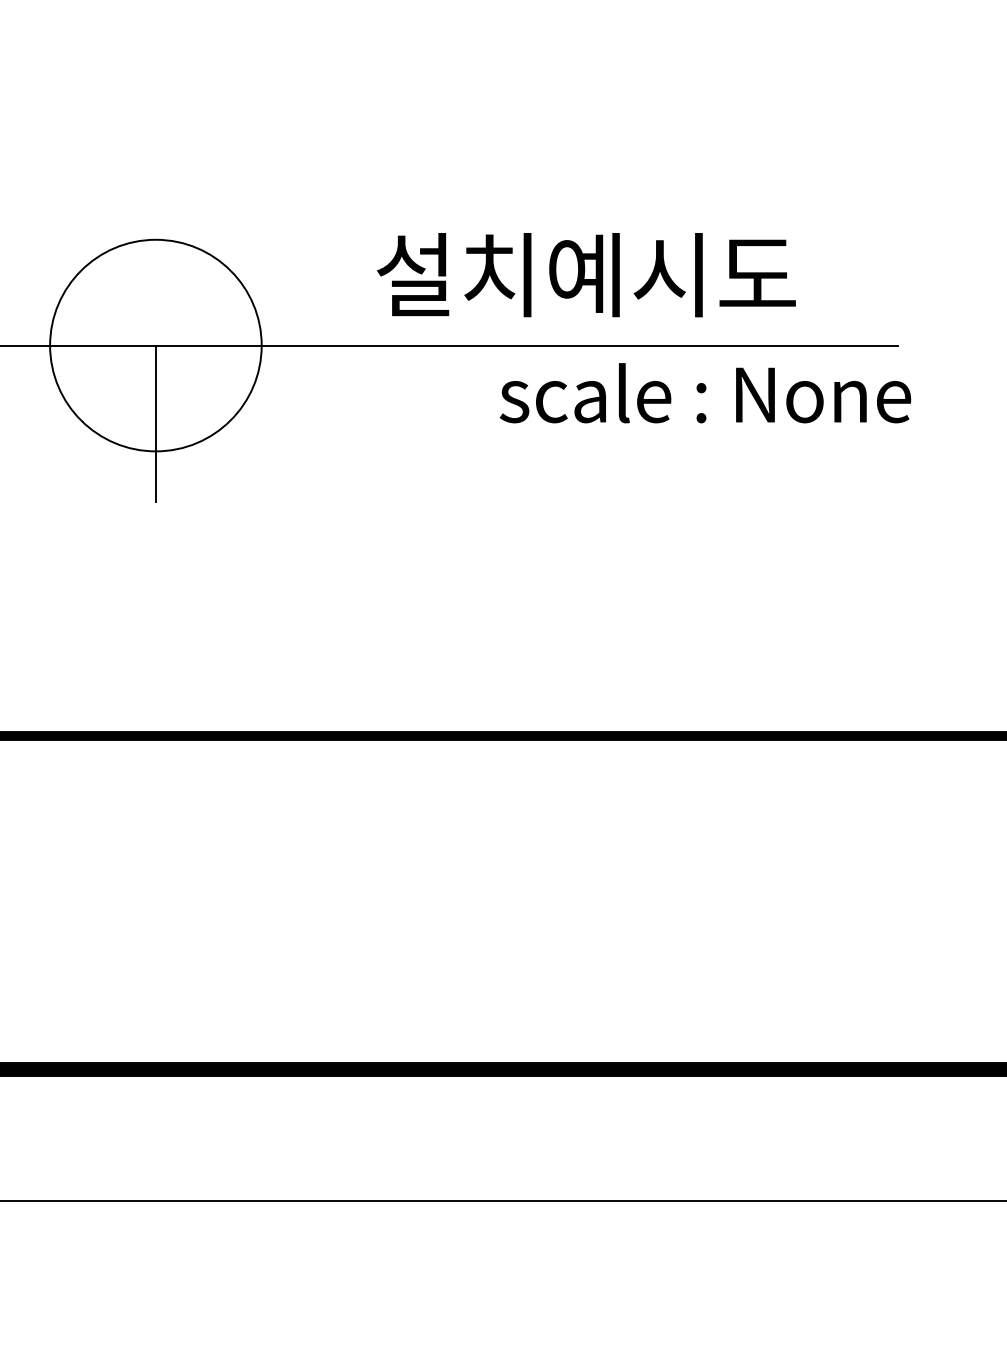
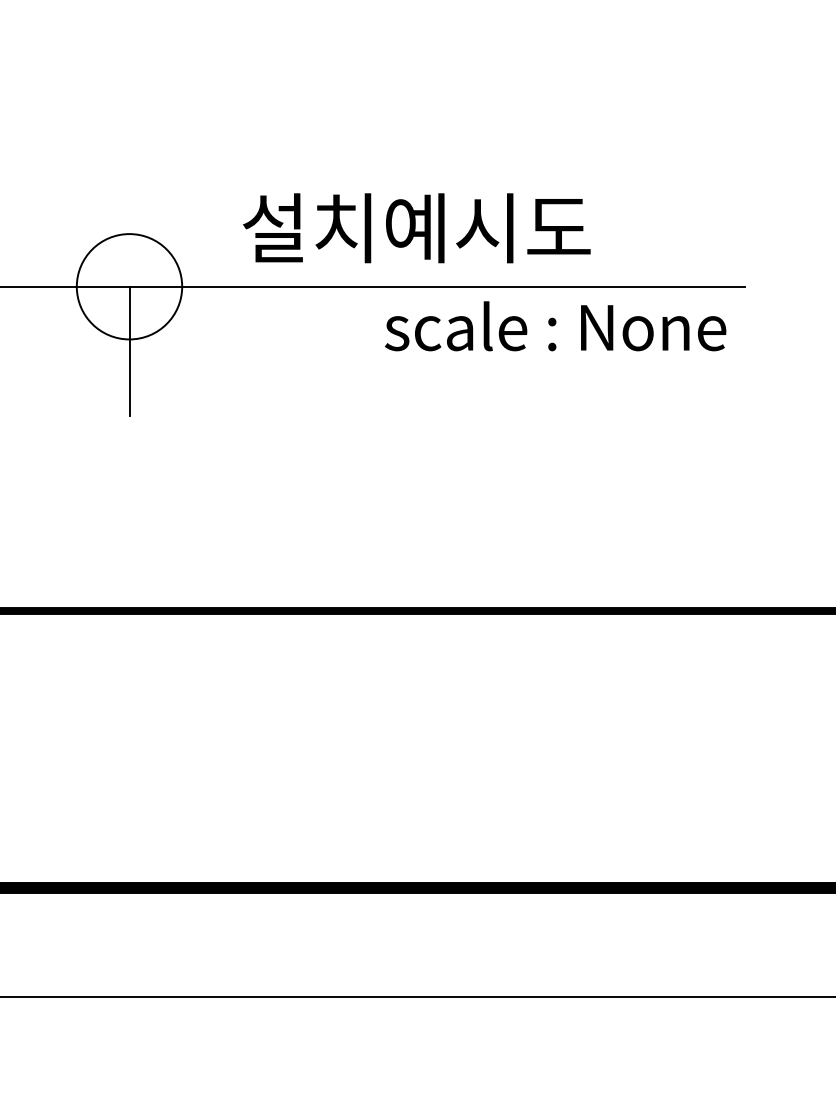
text: (586, 275) -> (416, 228), moved
circle: (155, 345) -> (129, 286), size x0.6
text: (705, 393) -> (555, 326), moved

